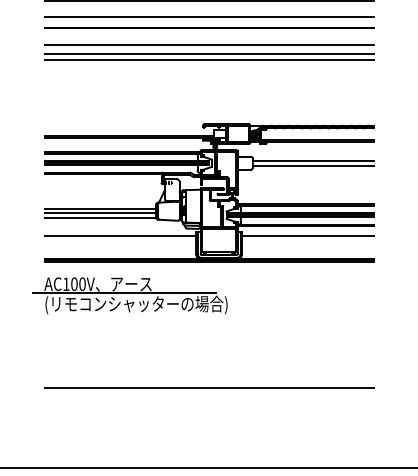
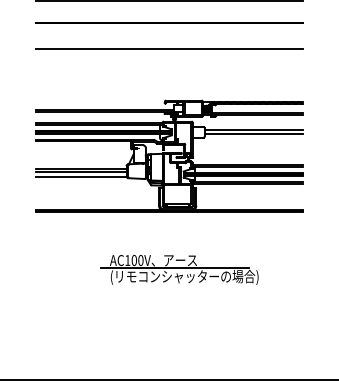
line: (209, 16) -> (169, 13), removed
line: (209, 45) -> (169, 36), removed
line: (209, 53) -> (169, 43), removed
line: (120, 236) -> (97, 191), removed
line: (307, 236) -> (249, 191), removed
part: (130, 295) -> (179, 269), moved
line: (209, 387) -> (169, 314), removed

